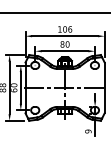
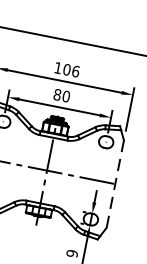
line: (104, 87) -> (115, 183), solid -> dashed

